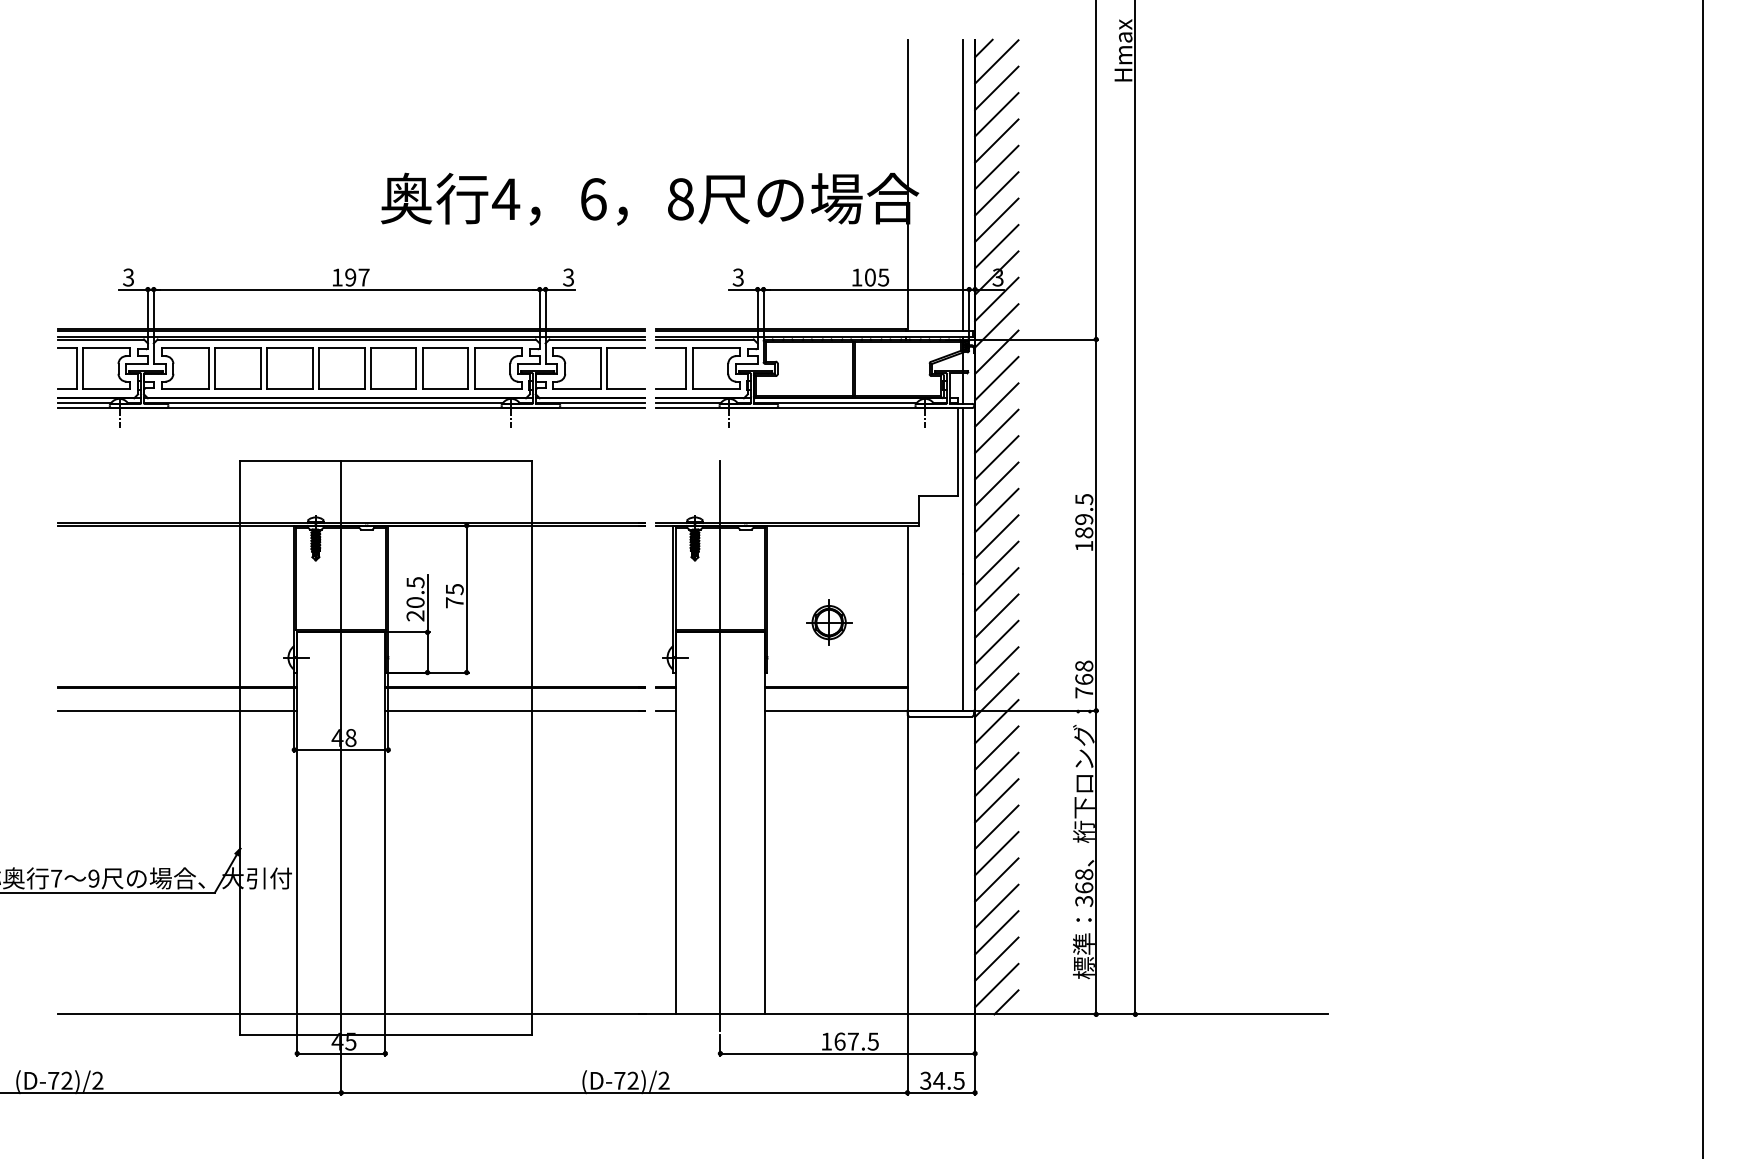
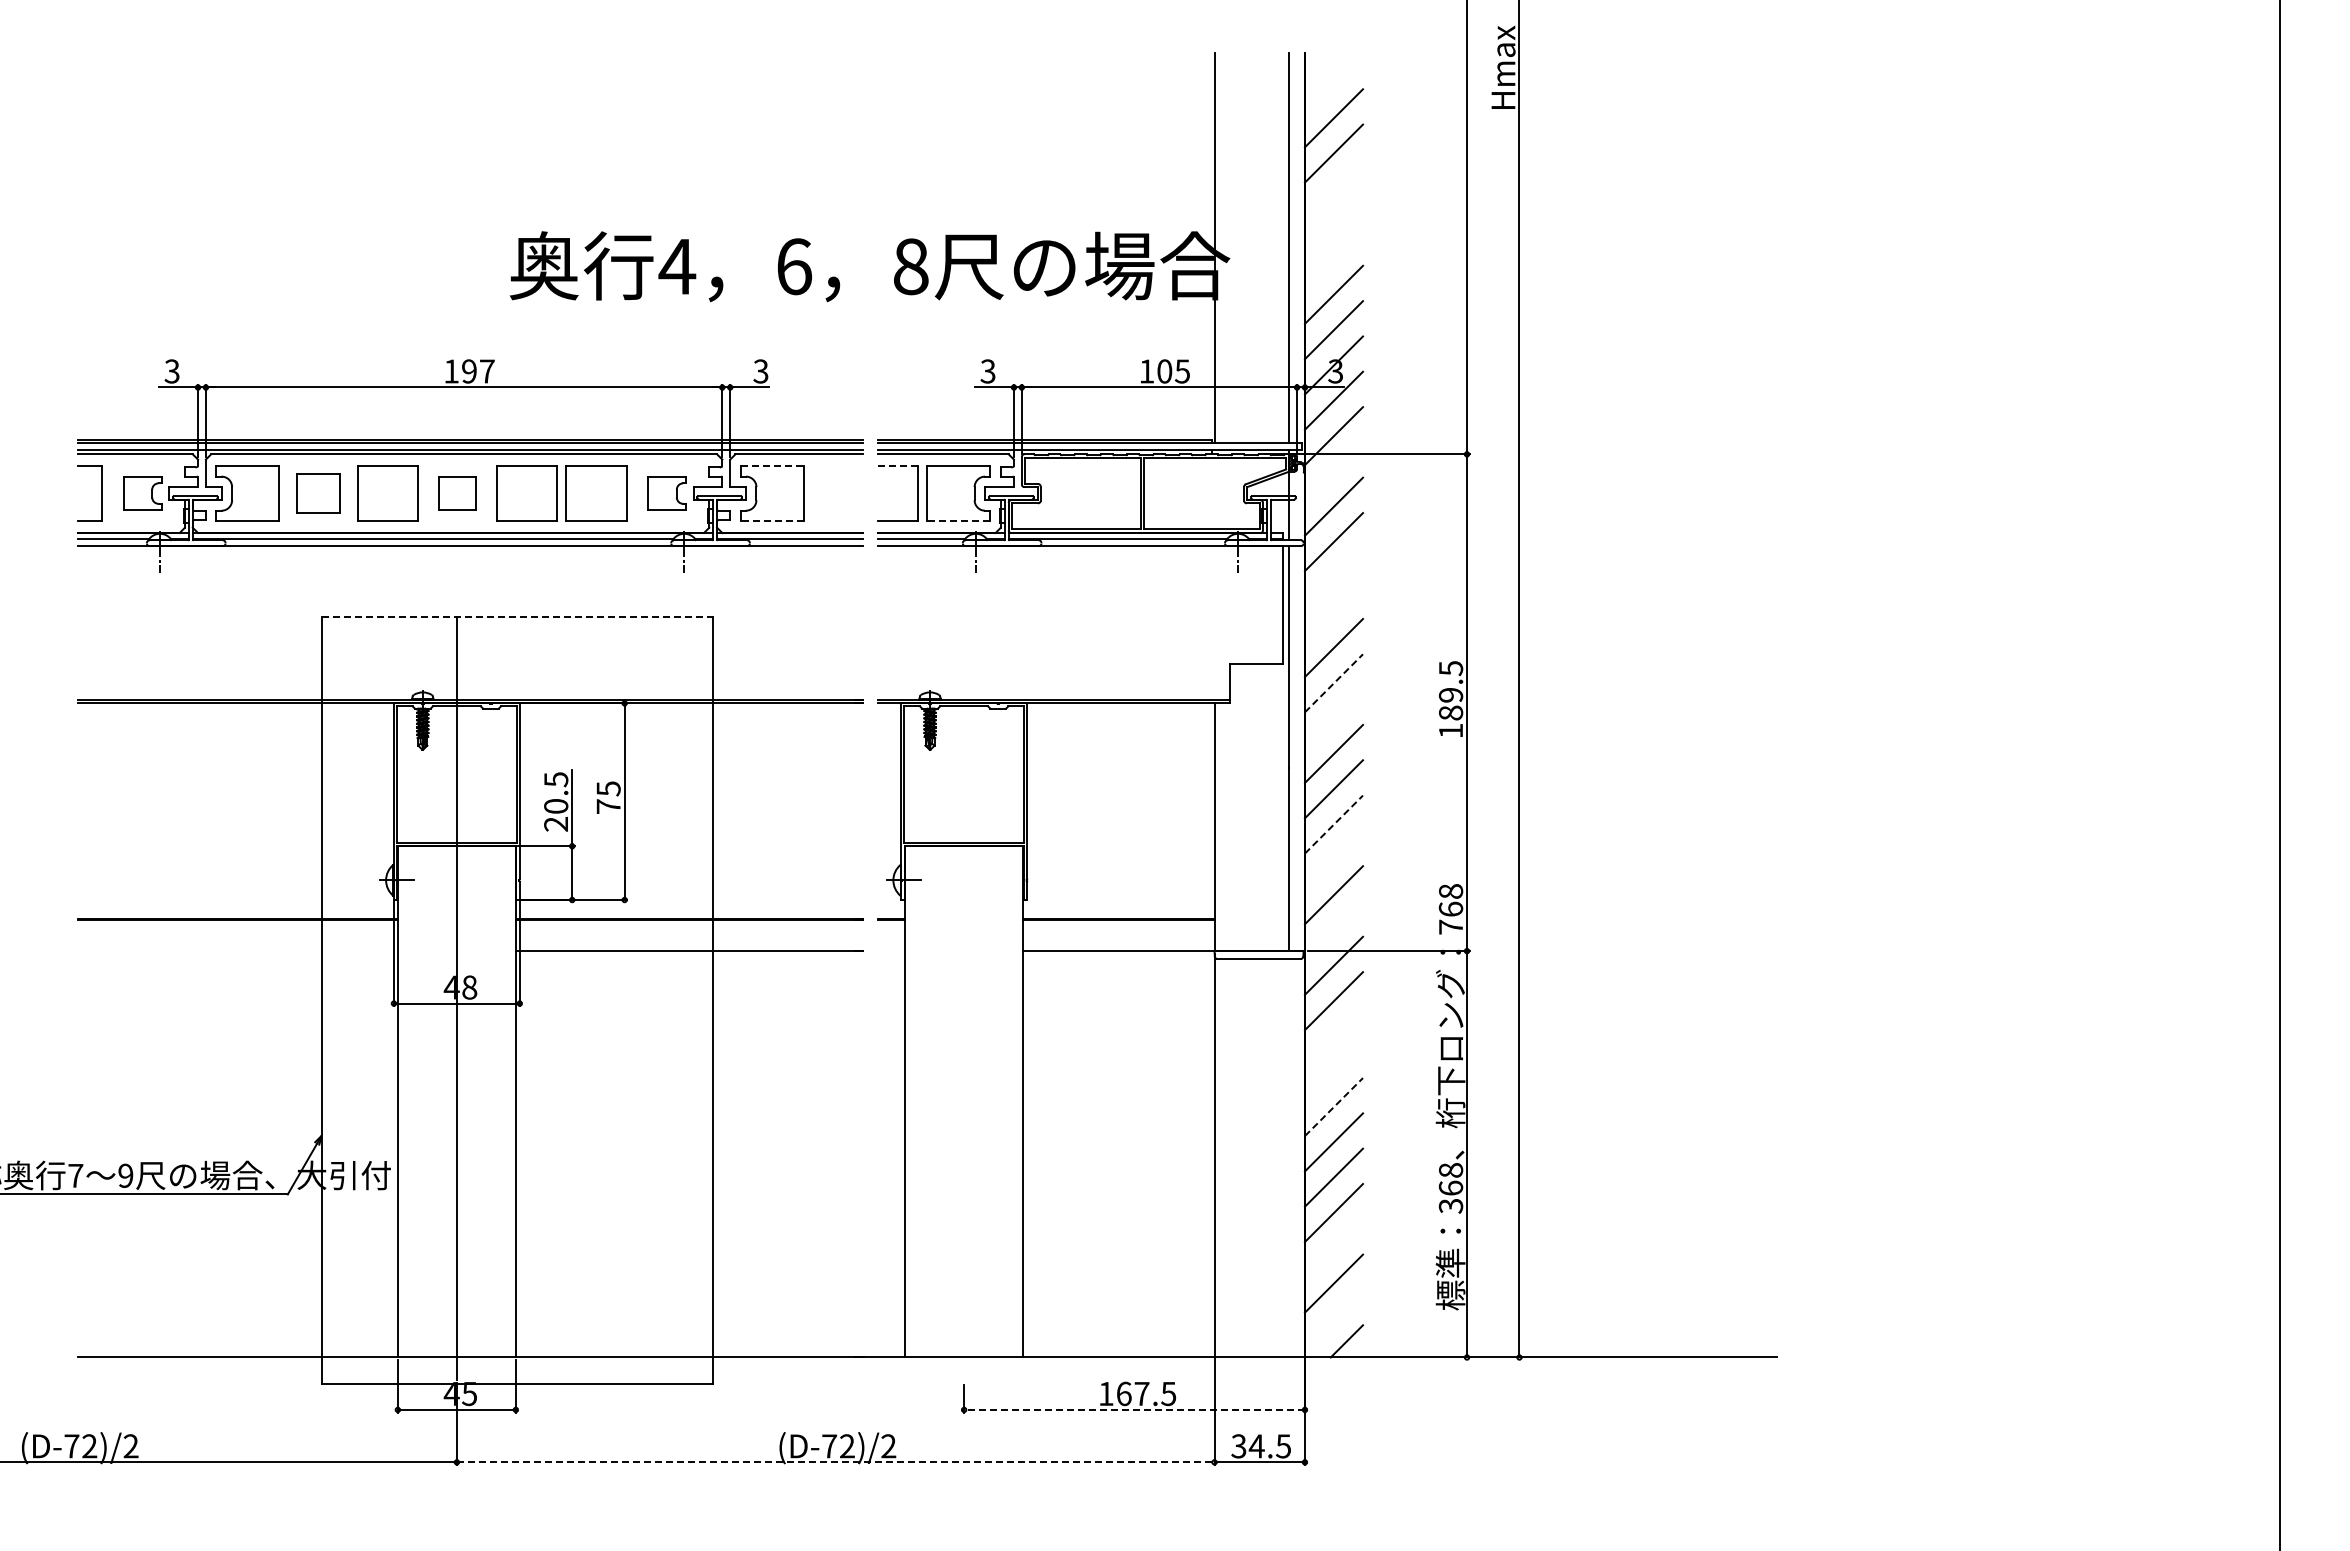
line: (983, 48) -> (1316, 64), removed
line: (996, 61) -> (1333, 82), removed
line: (996, 140) -> (1333, 188), removed
line: (996, 167) -> (1333, 224), removed
line: (996, 193) -> (1333, 259), removed
line: (577, 348) -> (772, 466), solid -> dashed
line: (670, 348) -> (897, 466), solid -> dashed
line: (996, 352) -> (1333, 471), removed
part: (106, 368) -> (142, 493), size x0.6
part: (237, 368) -> (318, 493), size x0.7
part: (341, 368) -> (457, 493), size x0.6
part: (498, 368) -> (667, 493), size x0.6
part: (607, 368) -> (813, 493), removed
line: (577, 389) -> (772, 521), solid -> dashed
line: (716, 389) -> (958, 521), solid -> dashed
line: (996, 431) -> (1333, 577), removed
line: (996, 457) -> (1333, 612), removed
line: (386, 460) -> (517, 616), solid -> dashed
line: (997, 510) -> (1334, 682), solid -> dashed
line: (996, 536) -> (1333, 718), removed
line: (997, 616) -> (1334, 824), solid -> dashed
part: (829, 622) -> (1109, 832), removed
line: (996, 642) -> (1333, 859), removed
line: (996, 695) -> (1333, 930), removed
line: (177, 711) -> (237, 951), removed
line: (666, 711) -> (891, 951), removed
line: (720, 745) -> (964, 997), removed
line: (996, 774) -> (1333, 1036), removed
line: (996, 800) -> (1333, 1071), removed
line: (997, 826) -> (1334, 1106), solid -> dashed
line: (996, 932) -> (1333, 1248), removed
line: (996, 985) -> (1333, 1318), removed
line: (847, 1053) -> (1134, 1409), solid -> dashed
line: (624, 1092) -> (835, 1462), solid -> dashed

